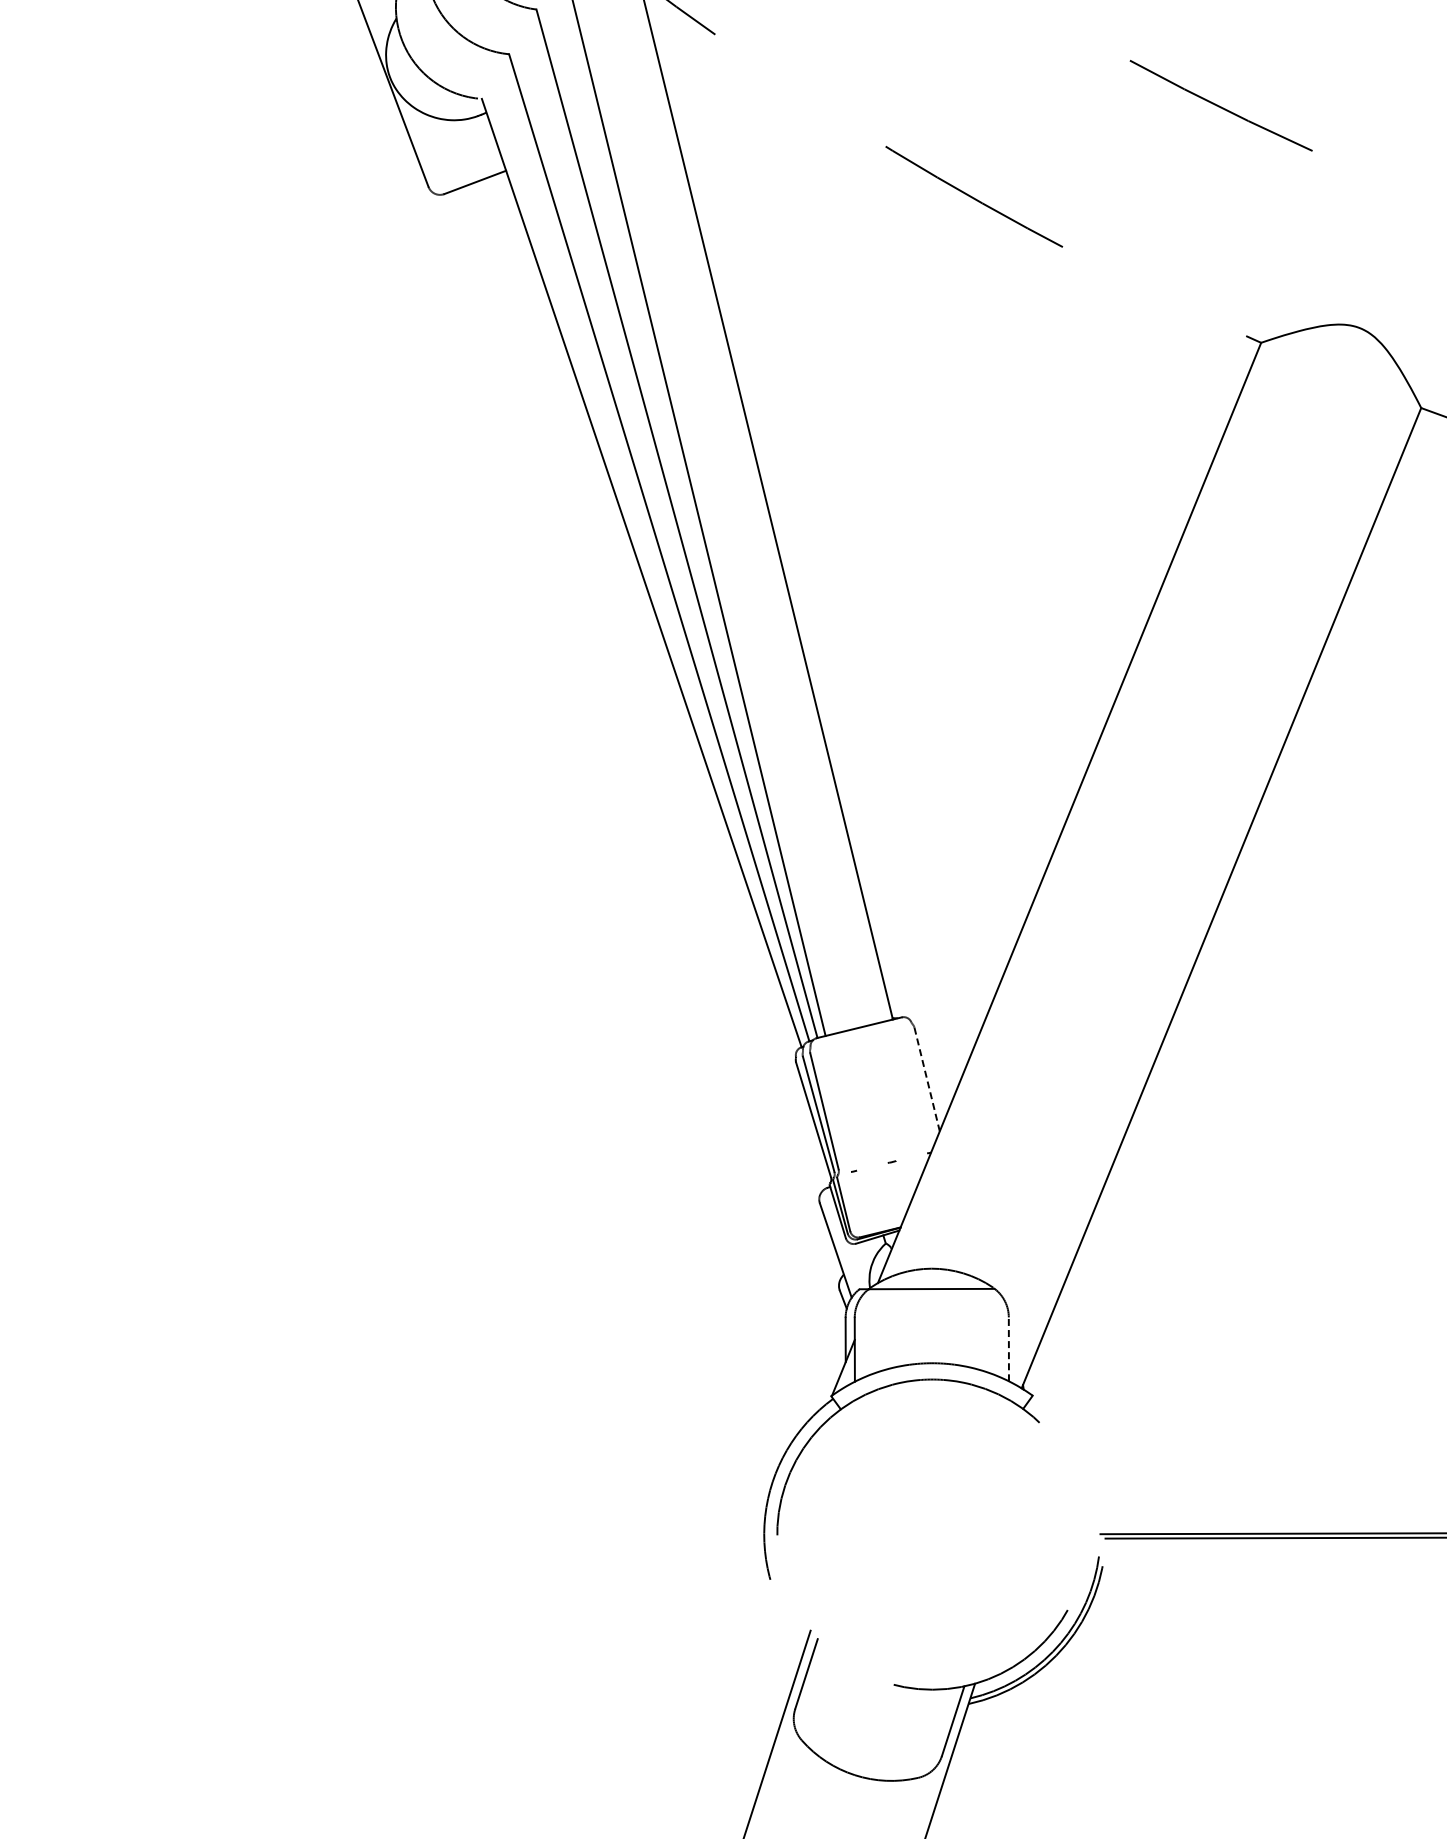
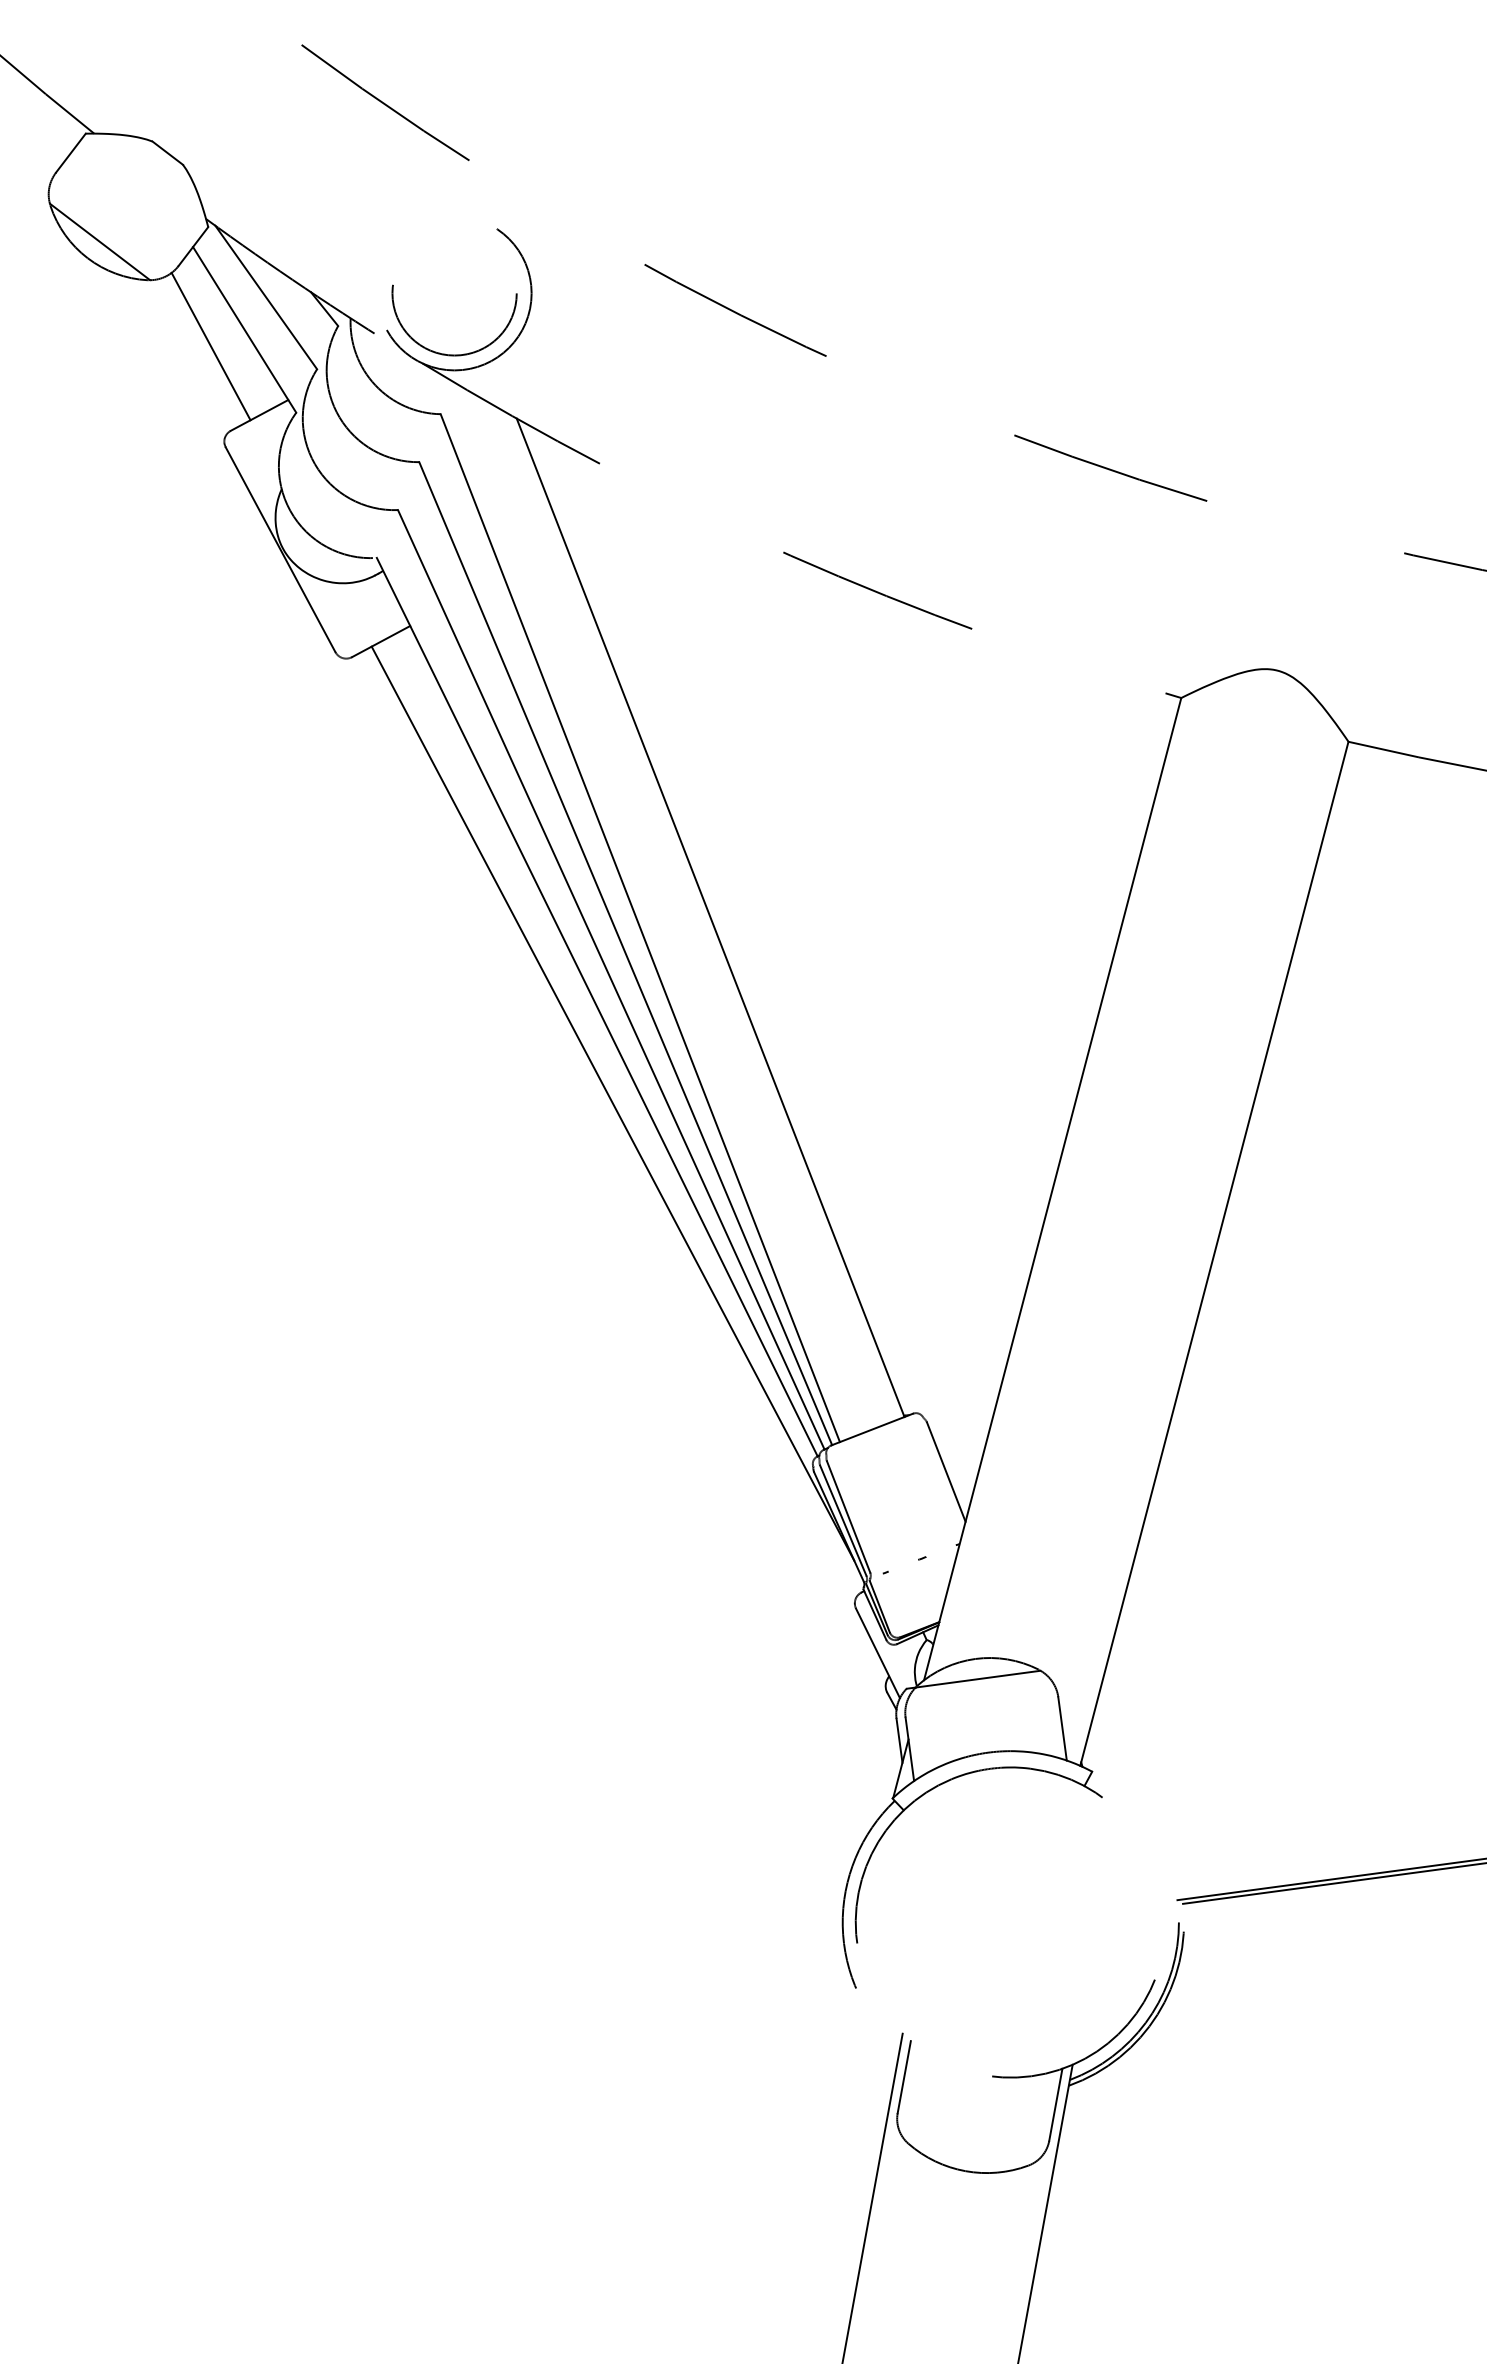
line: (644, 670) -> (612, 1103), added
line: (927, 1080) -> (946, 1472), dashed -> solid
line: (1008, 1348) -> (1062, 1728), dashed -> solid

